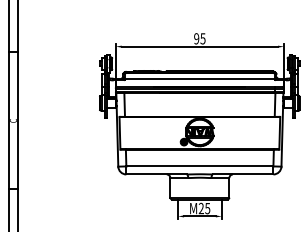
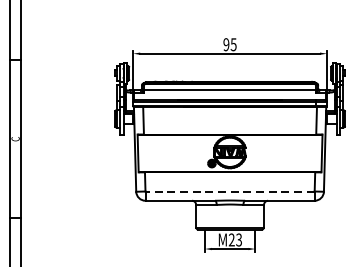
line: (199, 166) -> (229, 191), solid -> dashed
text: (207, 207) -> (238, 238), M25 -> M23

